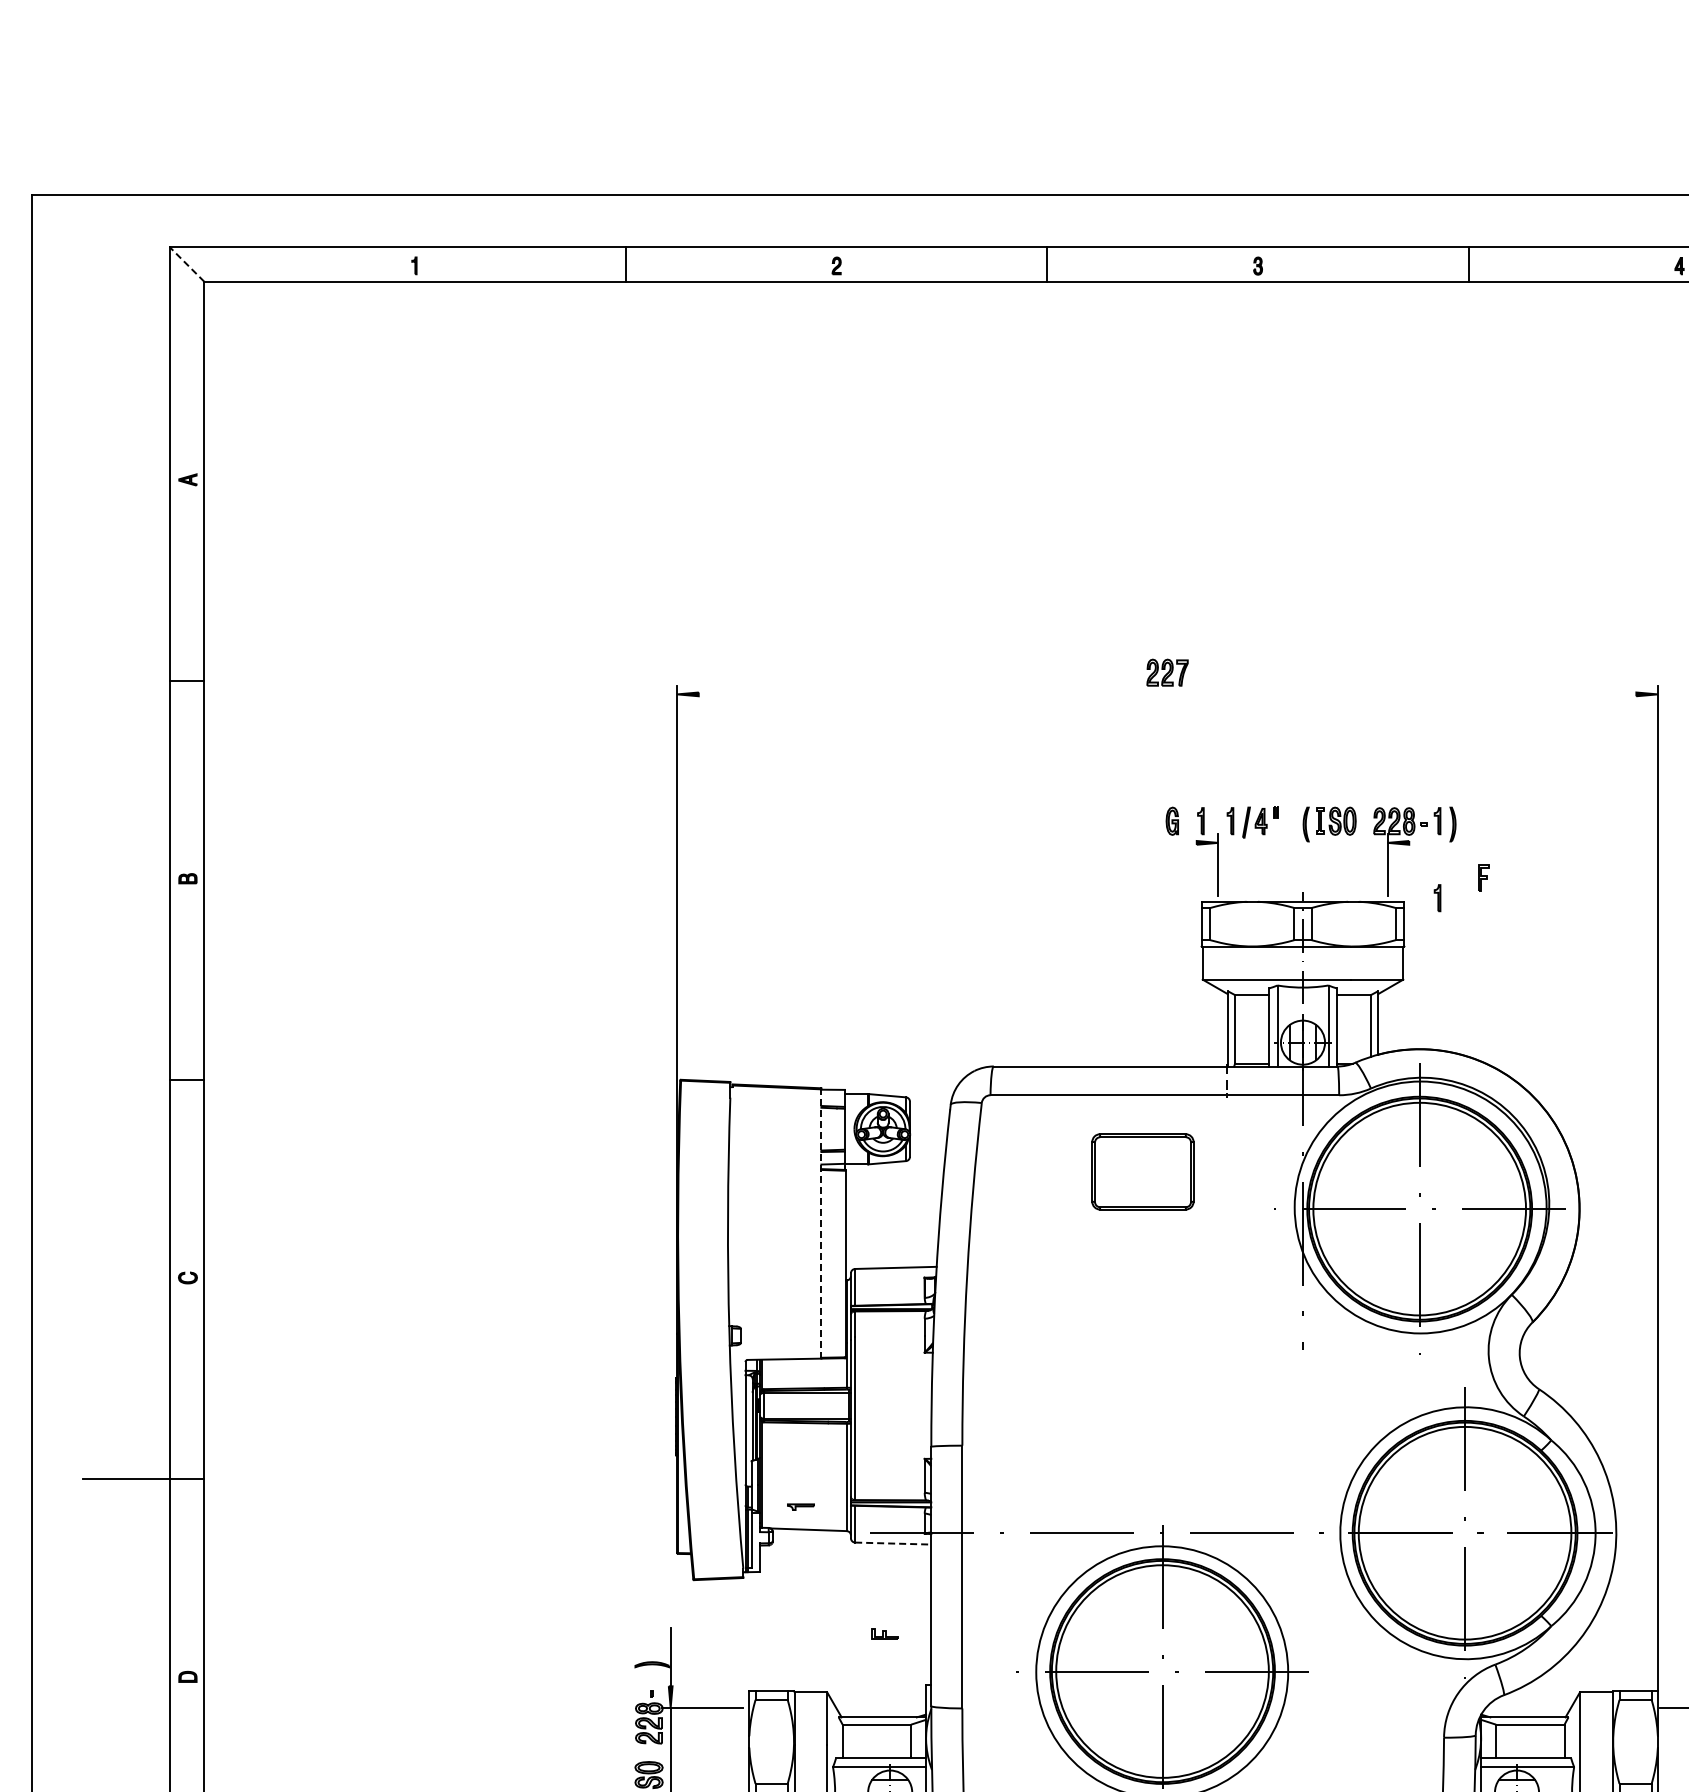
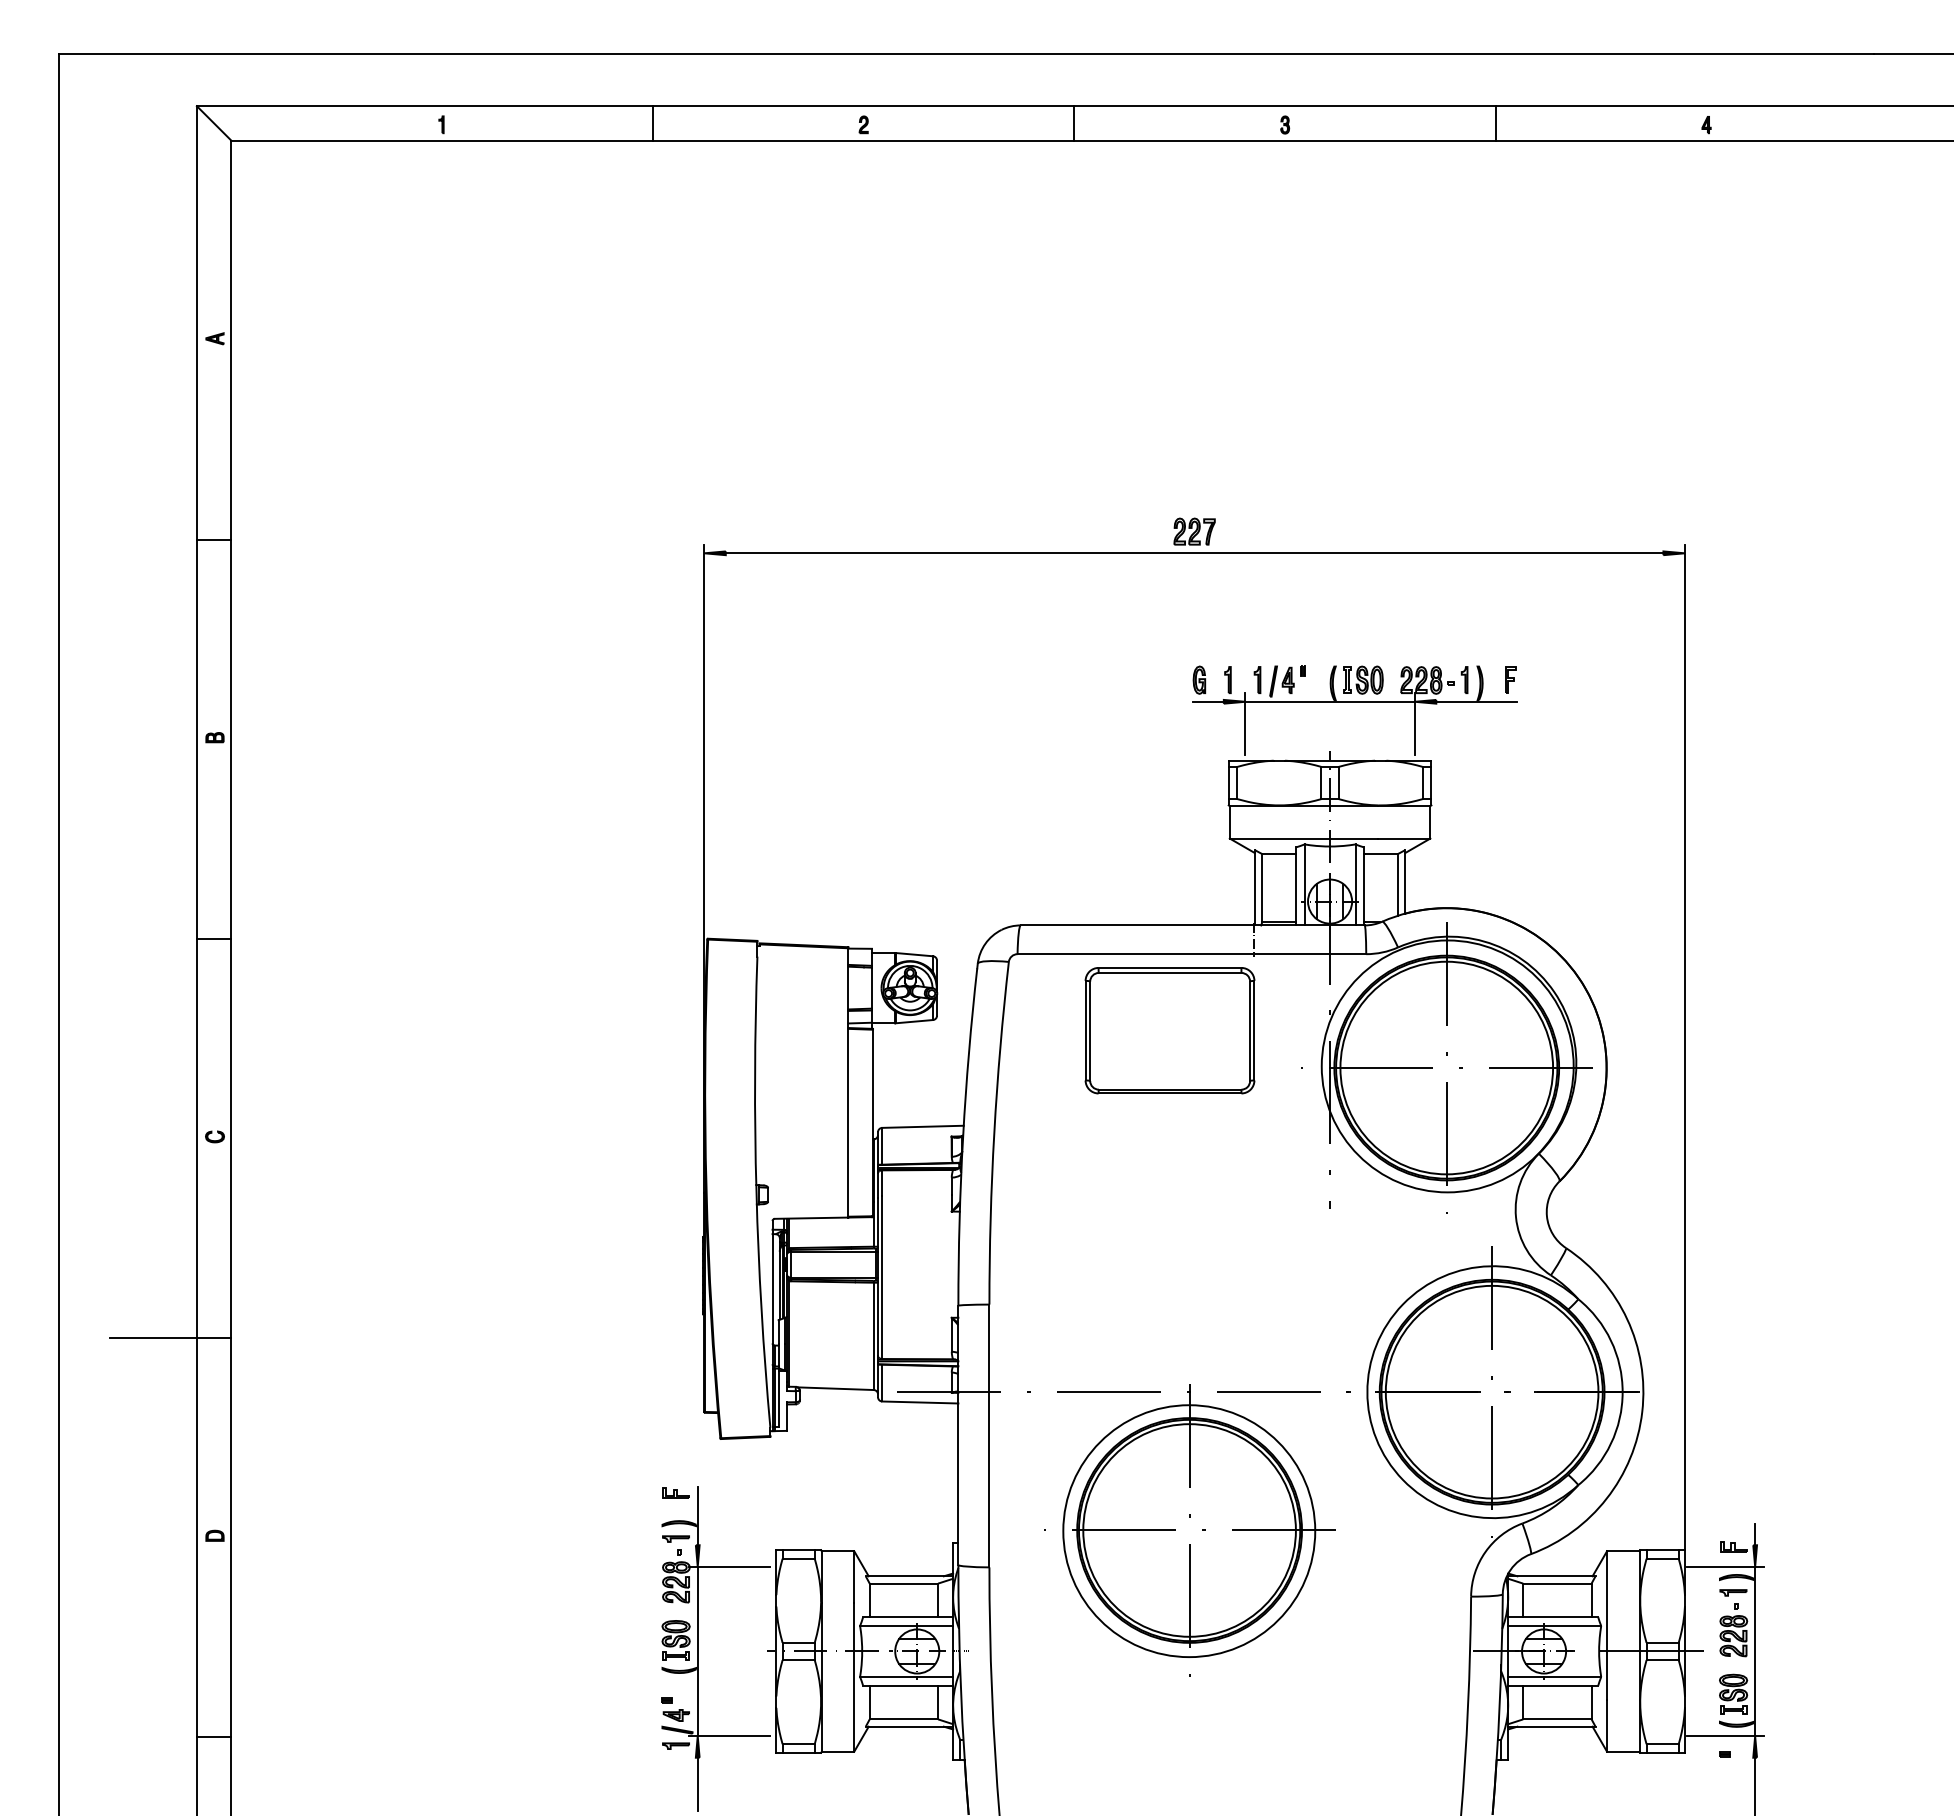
line: (186, 264) -> (213, 123), dashed -> solid
line: (1167, 694) -> (1194, 553), added
line: (1180, 842) -> (1207, 701), added
line: (1302, 842) -> (1329, 701), added
line: (1449, 842) -> (1476, 701), added
part: (1483, 877) -> (1510, 679), moved
part: (1437, 897) -> (1464, 756), removed
part: (1142, 1171) -> (1169, 1030), size x1.67
line: (821, 1223) -> (848, 1082), dashed -> solid
part: (800, 1506) -> (675, 1538), moved
line: (893, 1543) -> (920, 1402), dashed -> solid
part: (884, 1633) -> (675, 1492), moved

